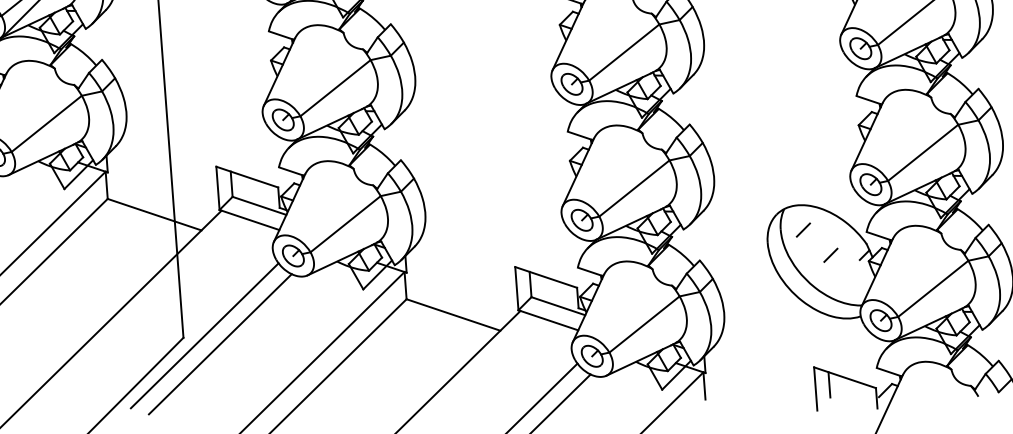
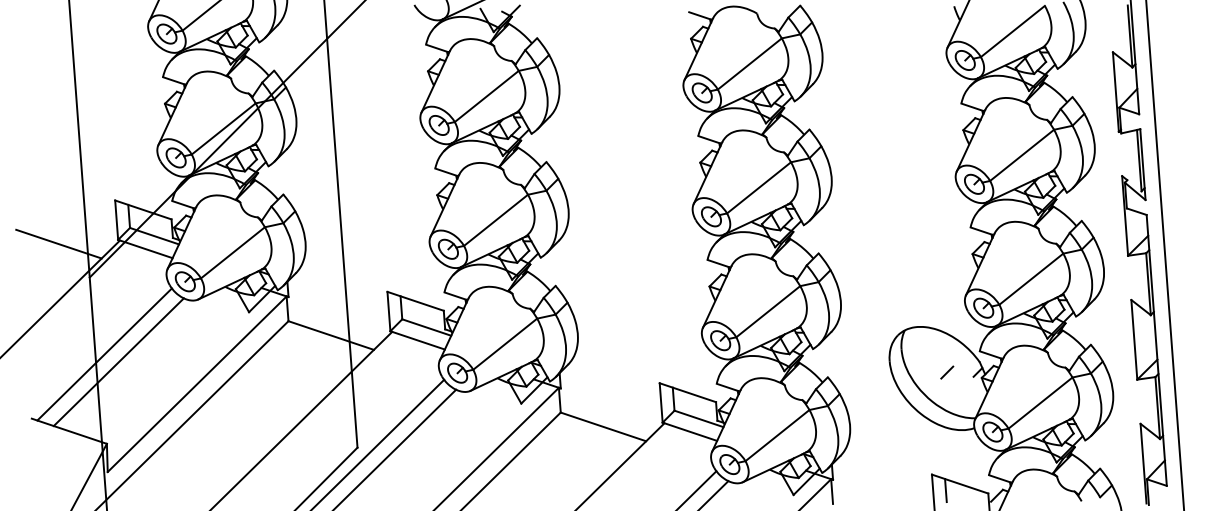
line: (803, 229) -> (922, 349), removed

